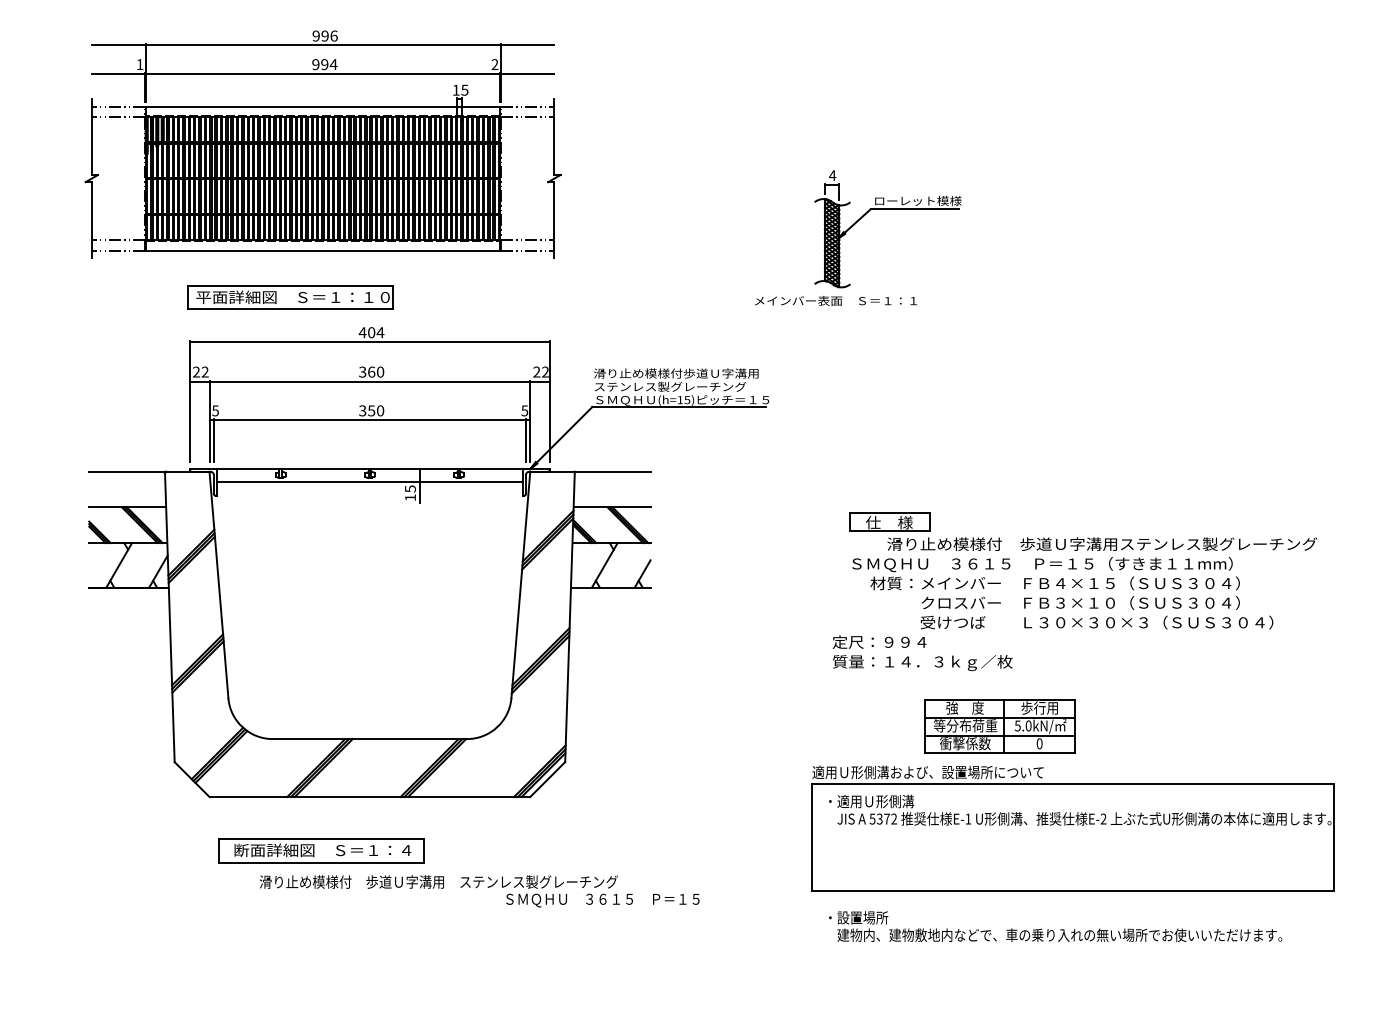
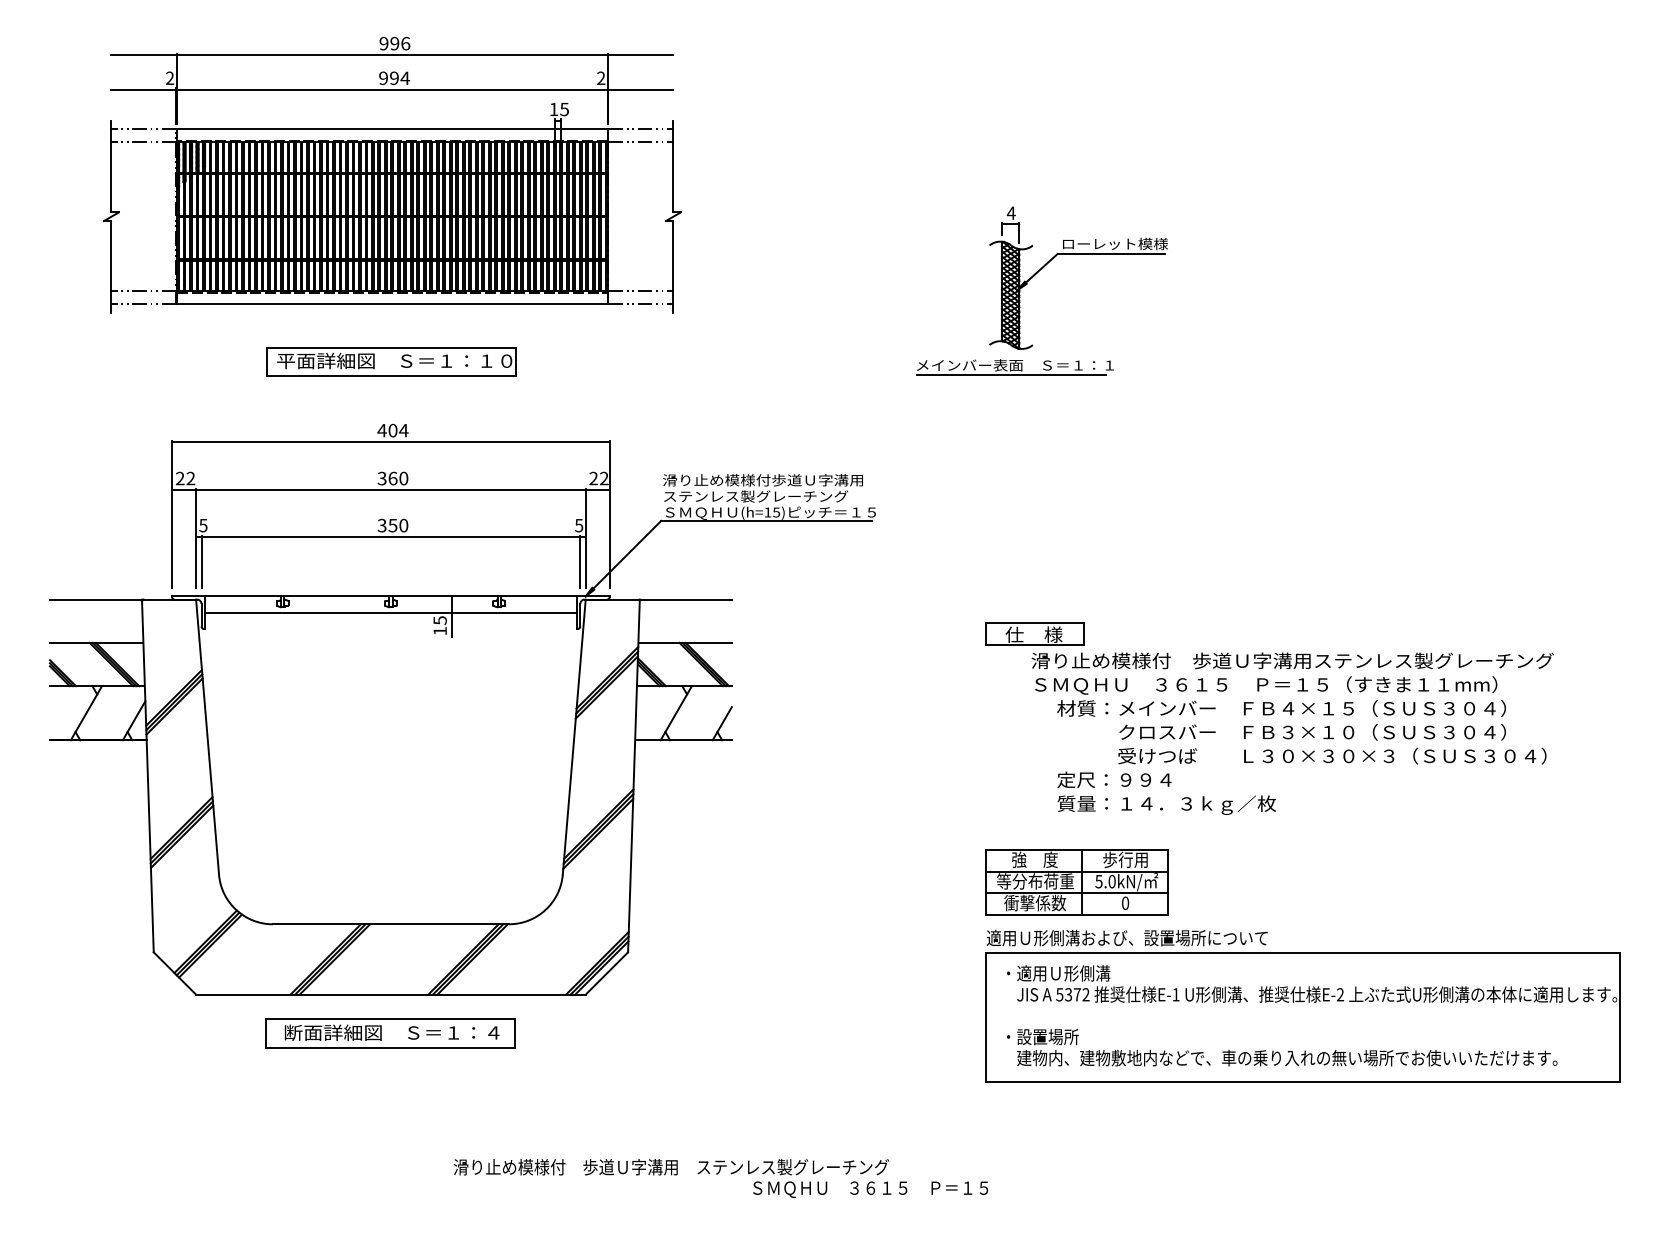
text: (139, 64) -> (169, 78), 1 -> 2
part: (290, 297) -> (391, 361), moved
line: (832, 309) -> (1011, 375), added
part: (1088, 537) -> (1275, 652), moved
part: (428, 562) -> (462, 709), moved
text: (922, 653) -> (1166, 793), moved
part: (999, 726) -> (1076, 882), moved
text: (479, 891) -> (720, 1178), moved
text: (1055, 926) -> (1282, 1047), moved

